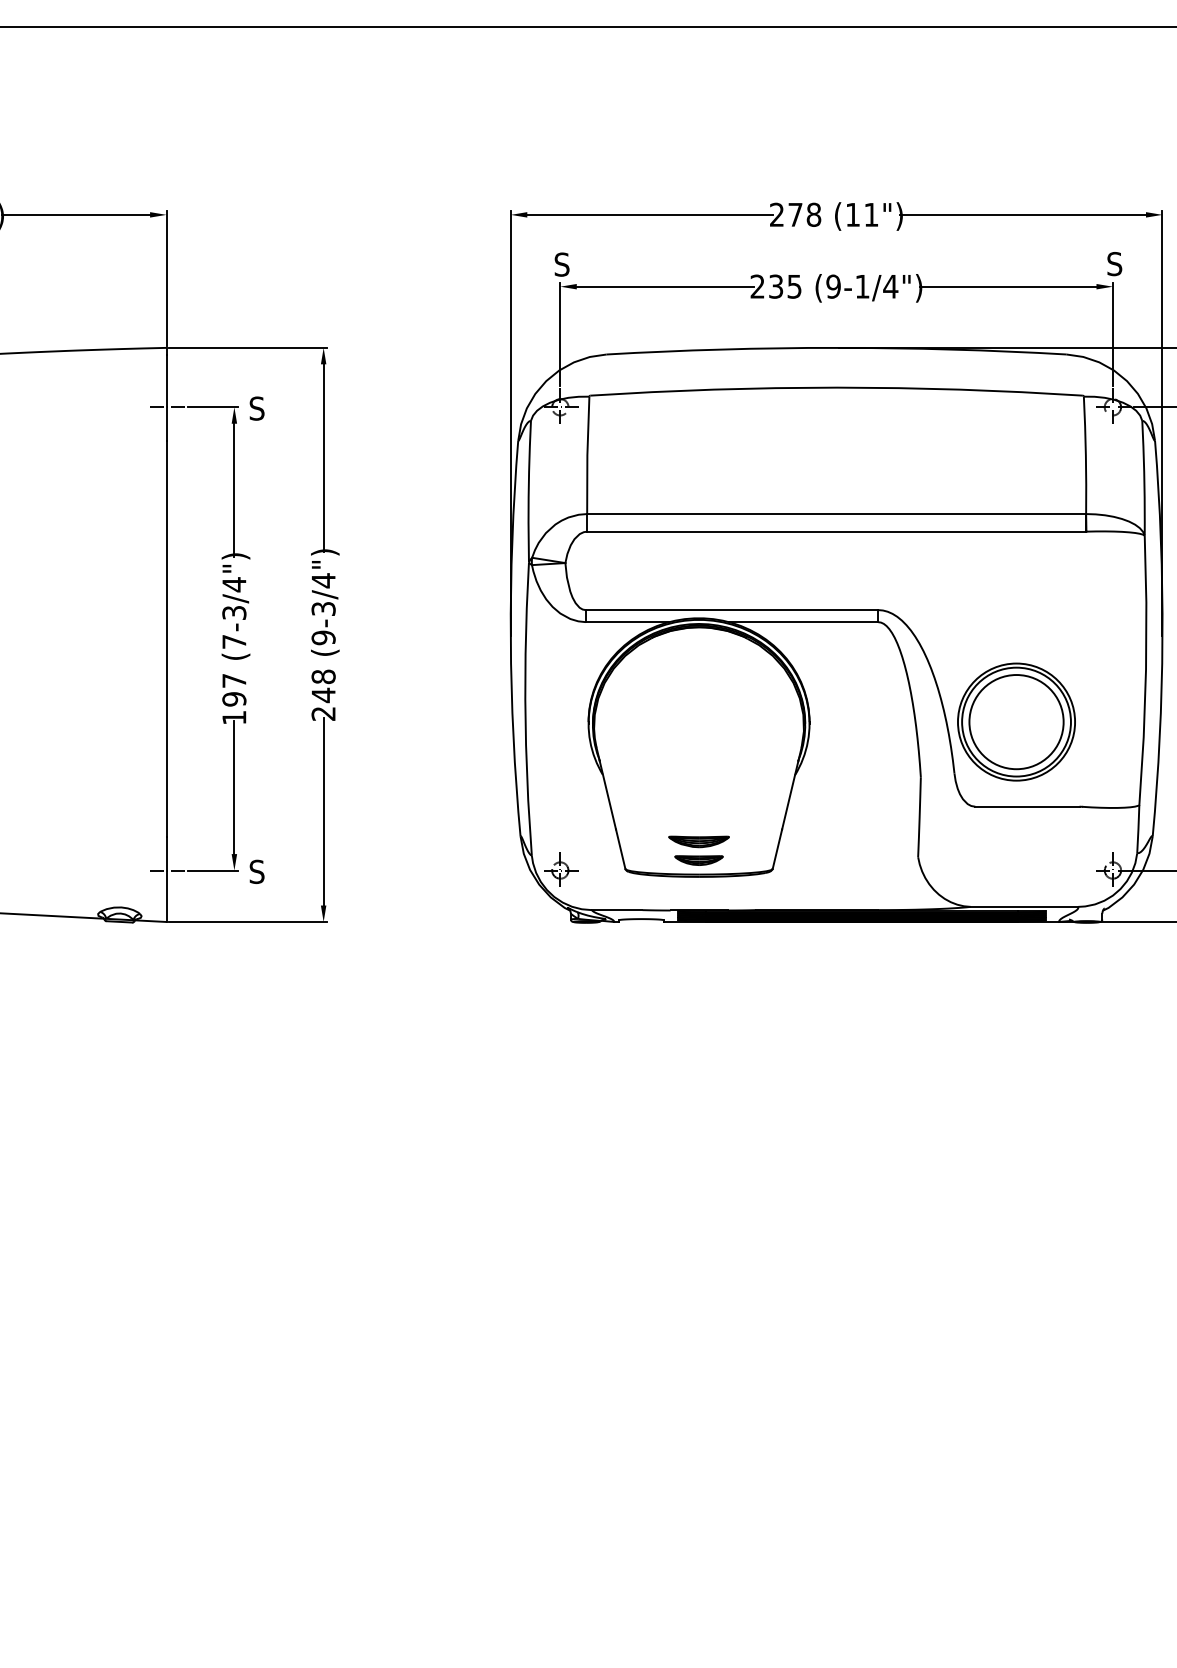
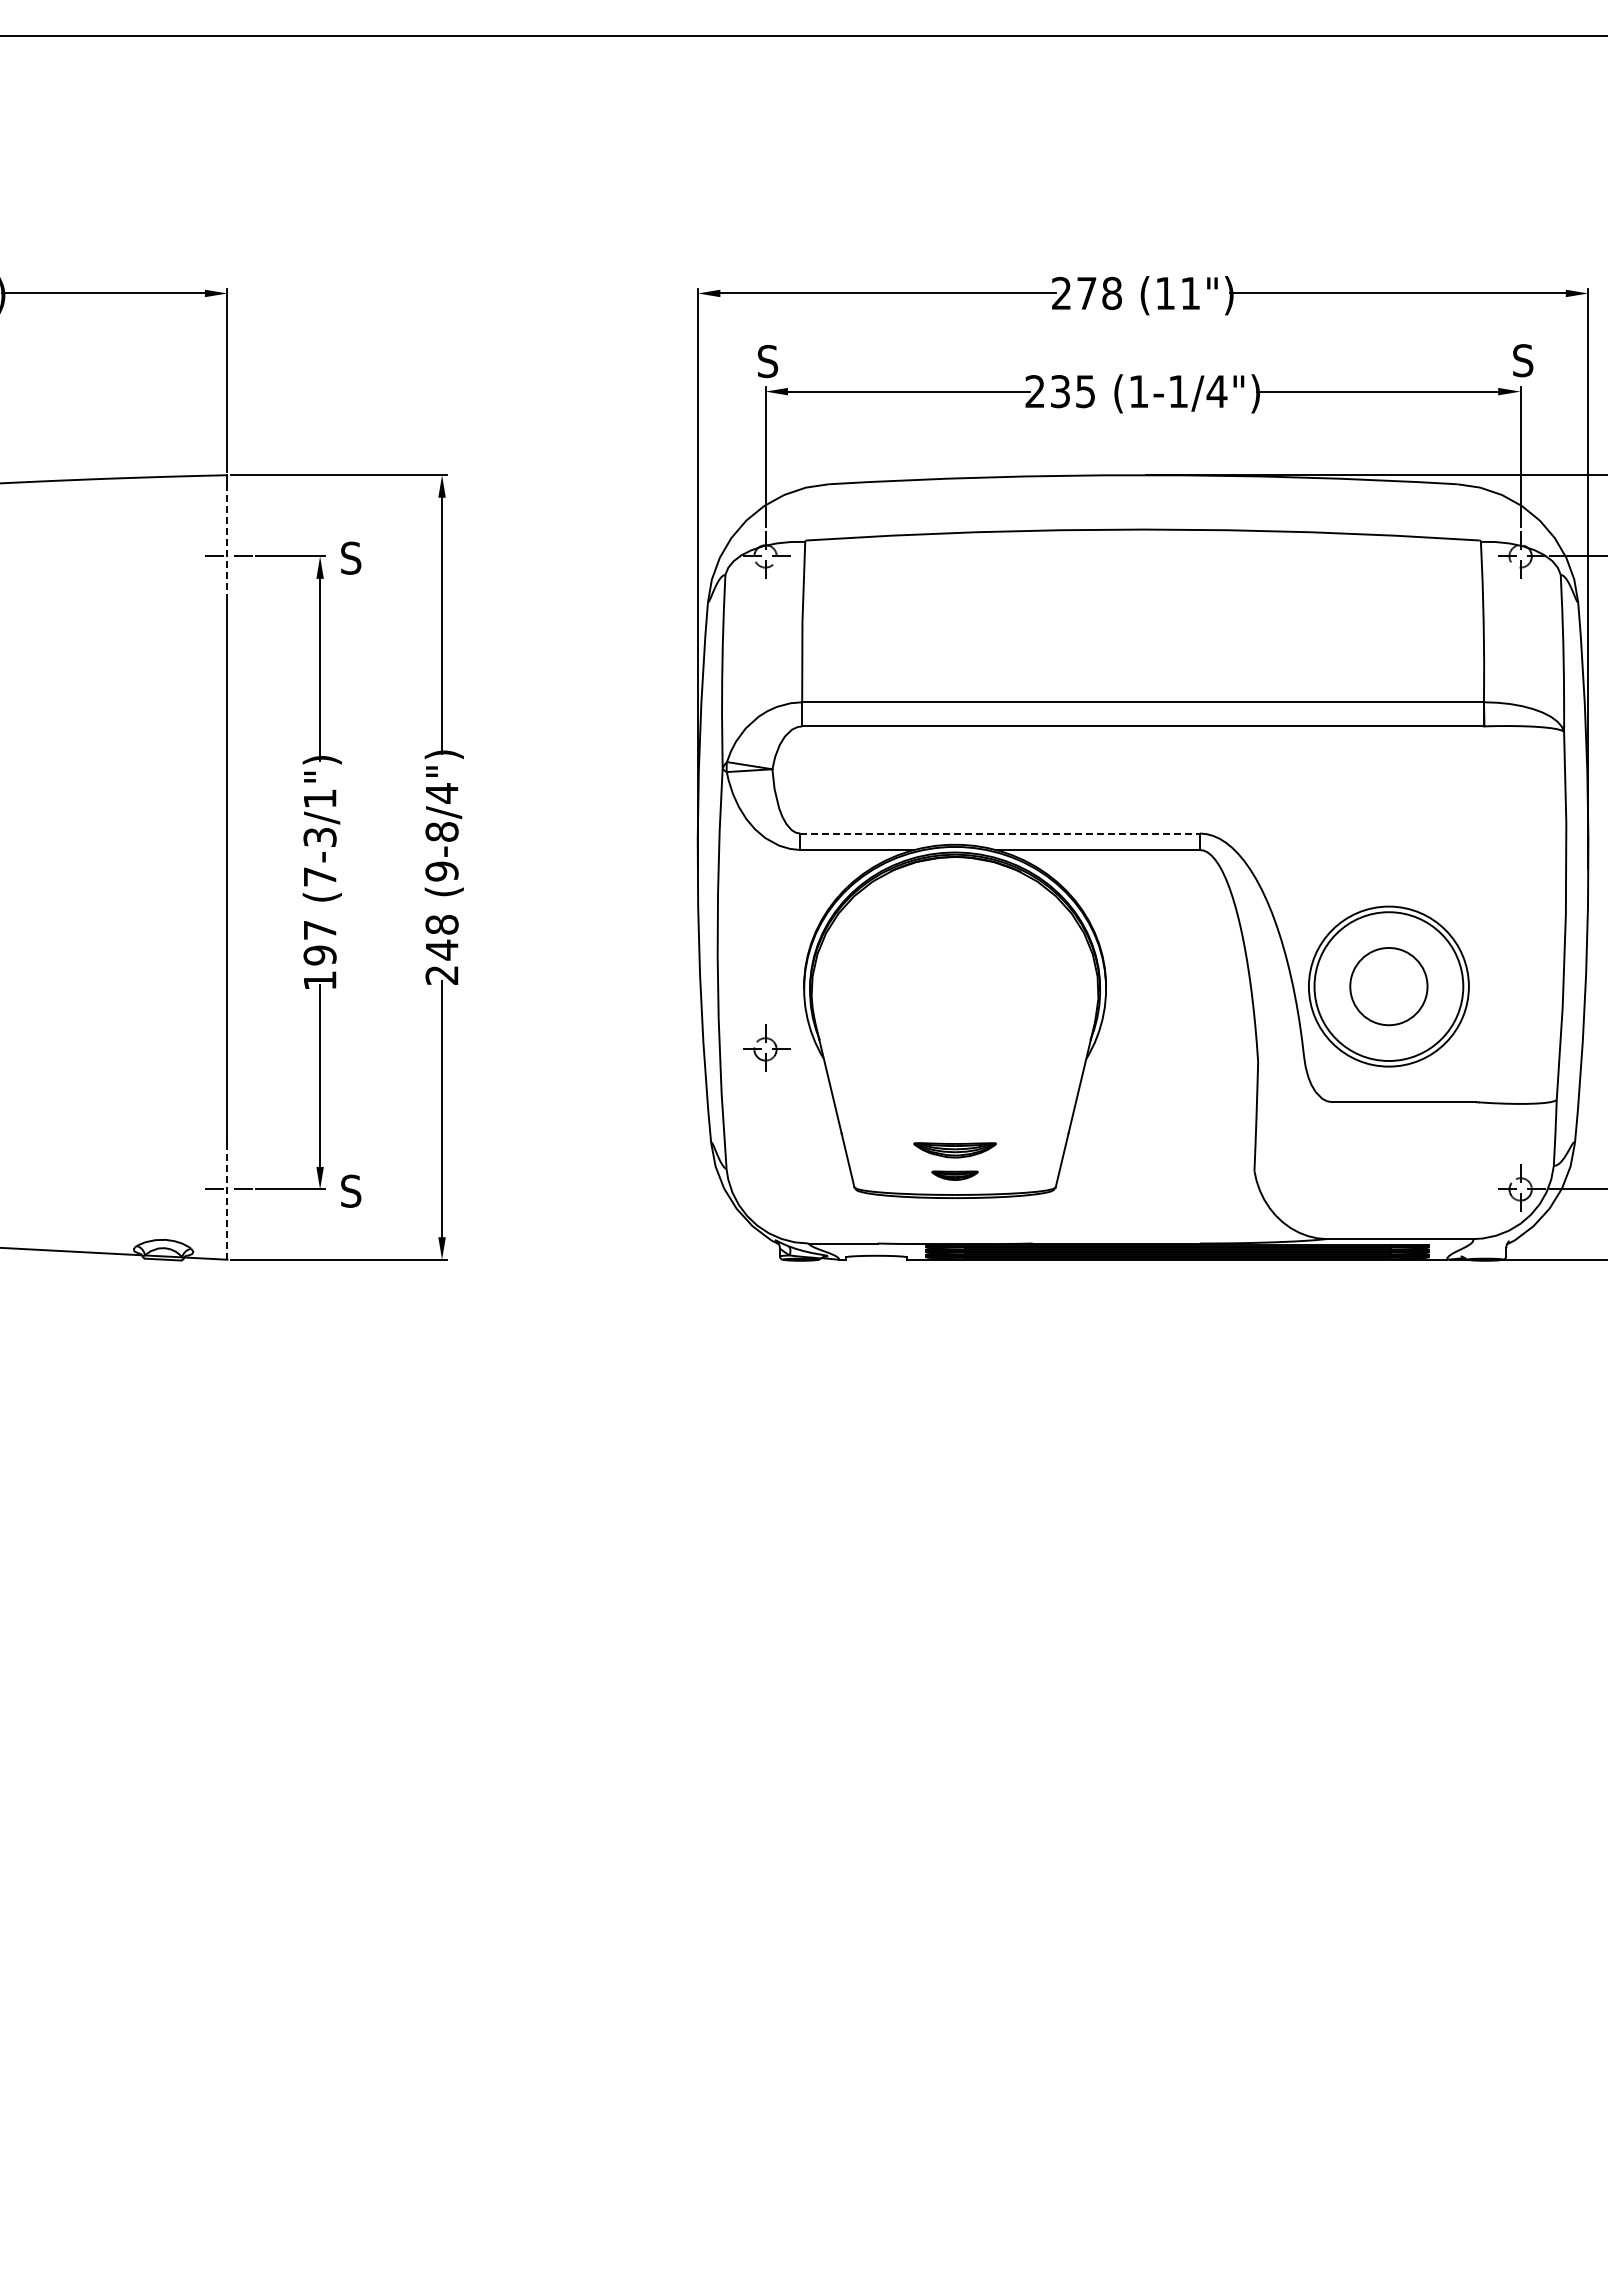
text: (833, 286) -> (1138, 391), (9-1/4") -> (1-1/4")
line: (166, 397) -> (227, 543), solid -> dashed
text: (234, 584) -> (320, 798), (7-3/4") -> (7-3/1")
text: (323, 608) -> (441, 831), (9-3/4") -> (9-8/4")
line: (732, 610) -> (1000, 833), solid -> dashed
circle: (1016, 722) -> (1388, 986), size x0.6
part: (698, 860) -> (954, 1175), size x0.7
part: (561, 869) -> (766, 1047), moved
line: (166, 879) -> (227, 1201), solid -> dashed

